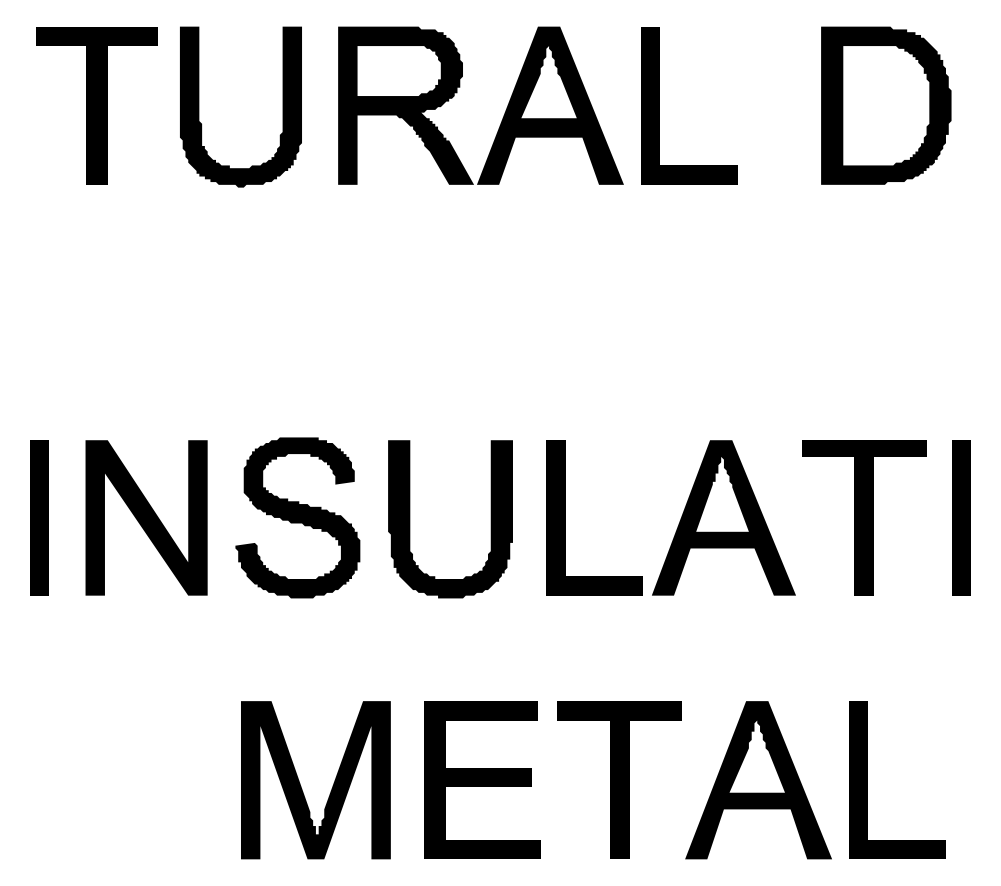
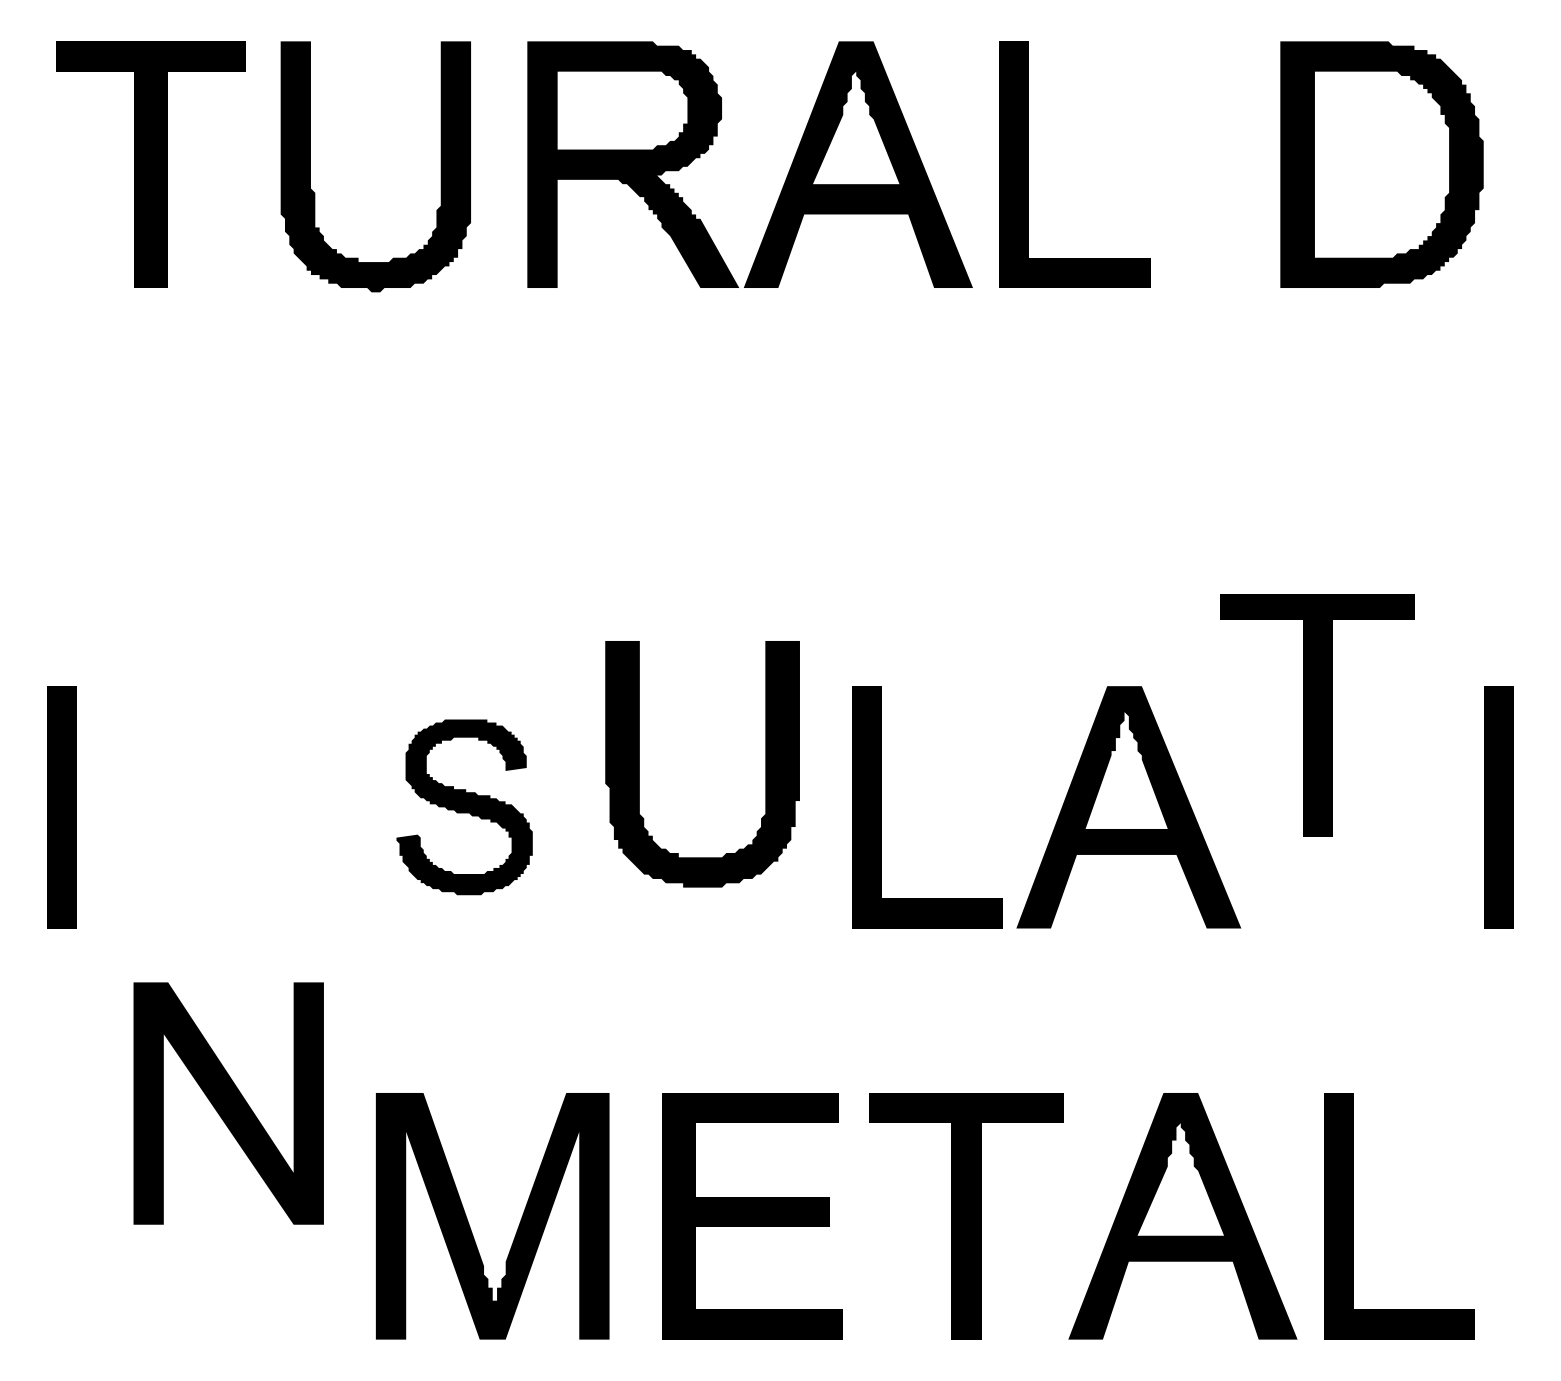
part: (146, 517) -> (228, 1102), moved
part: (297, 517) -> (464, 806), size x0.7
part: (864, 517) -> (1318, 714), moved
part: (410, 519) -> (640, 764), moved

